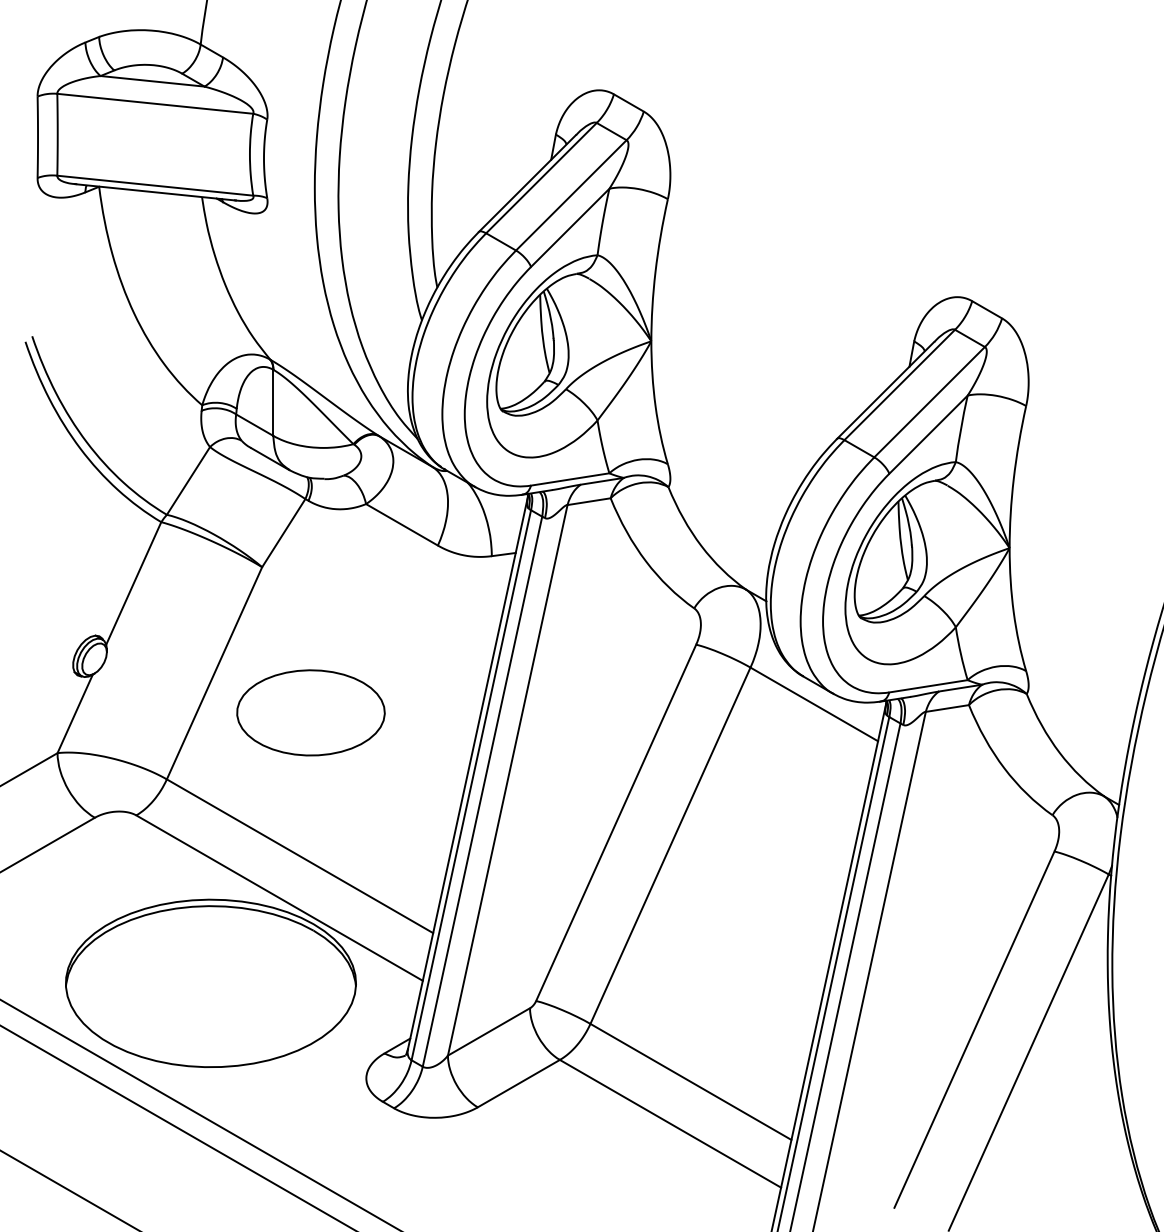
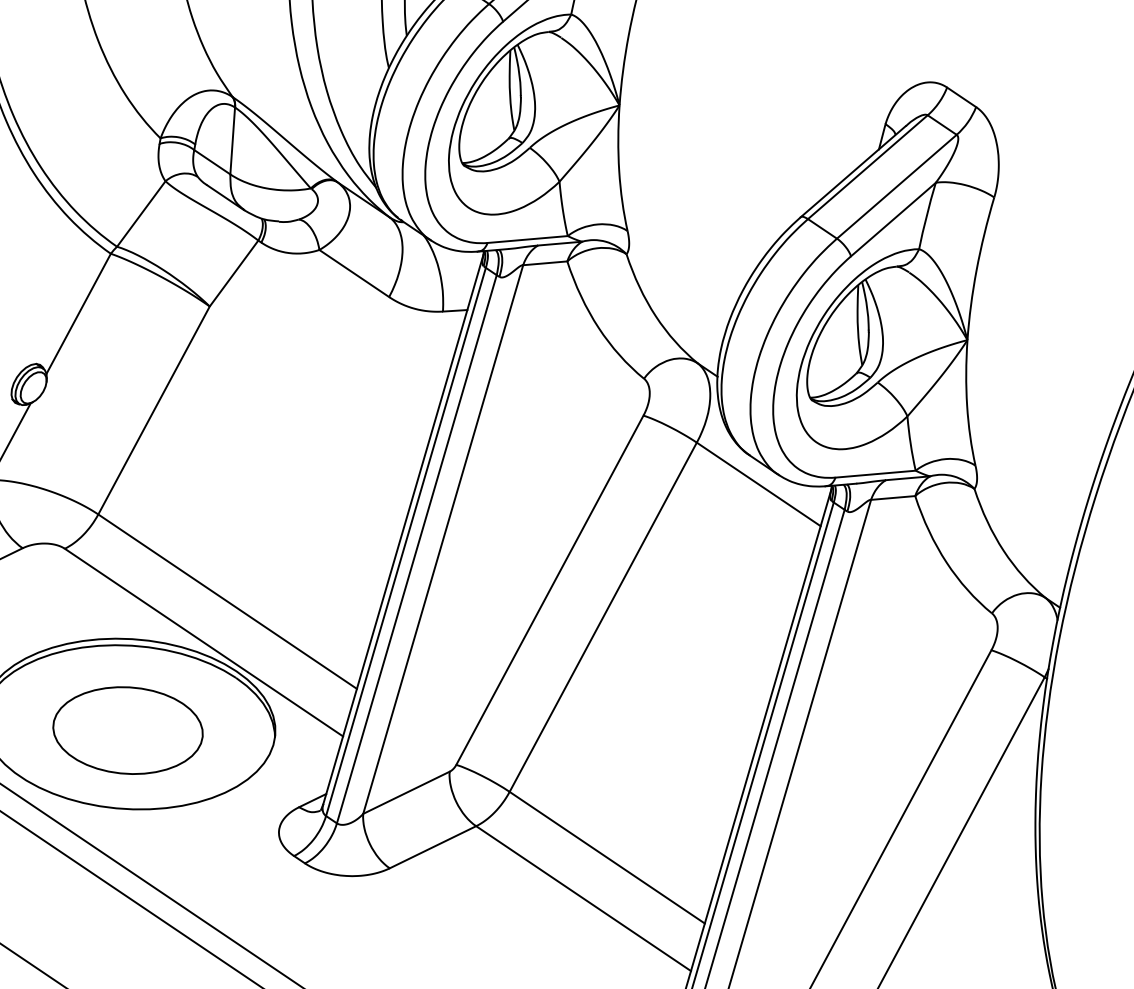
part: (310, 712) -> (127, 730), moved

